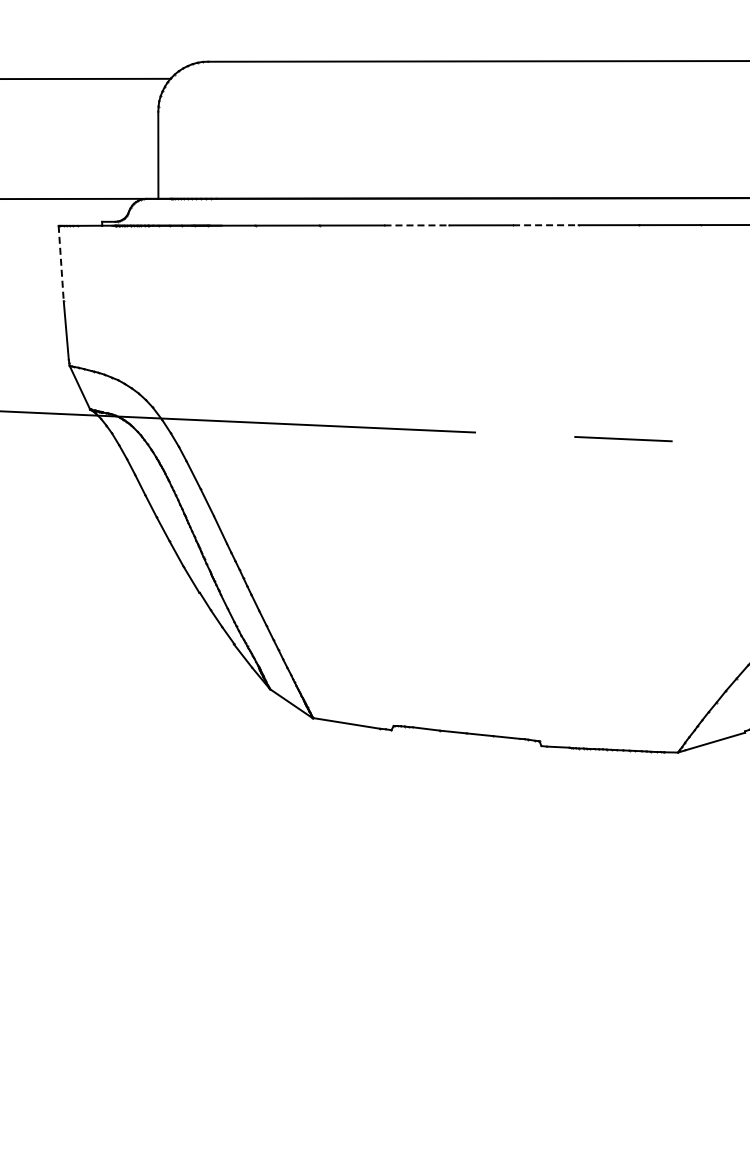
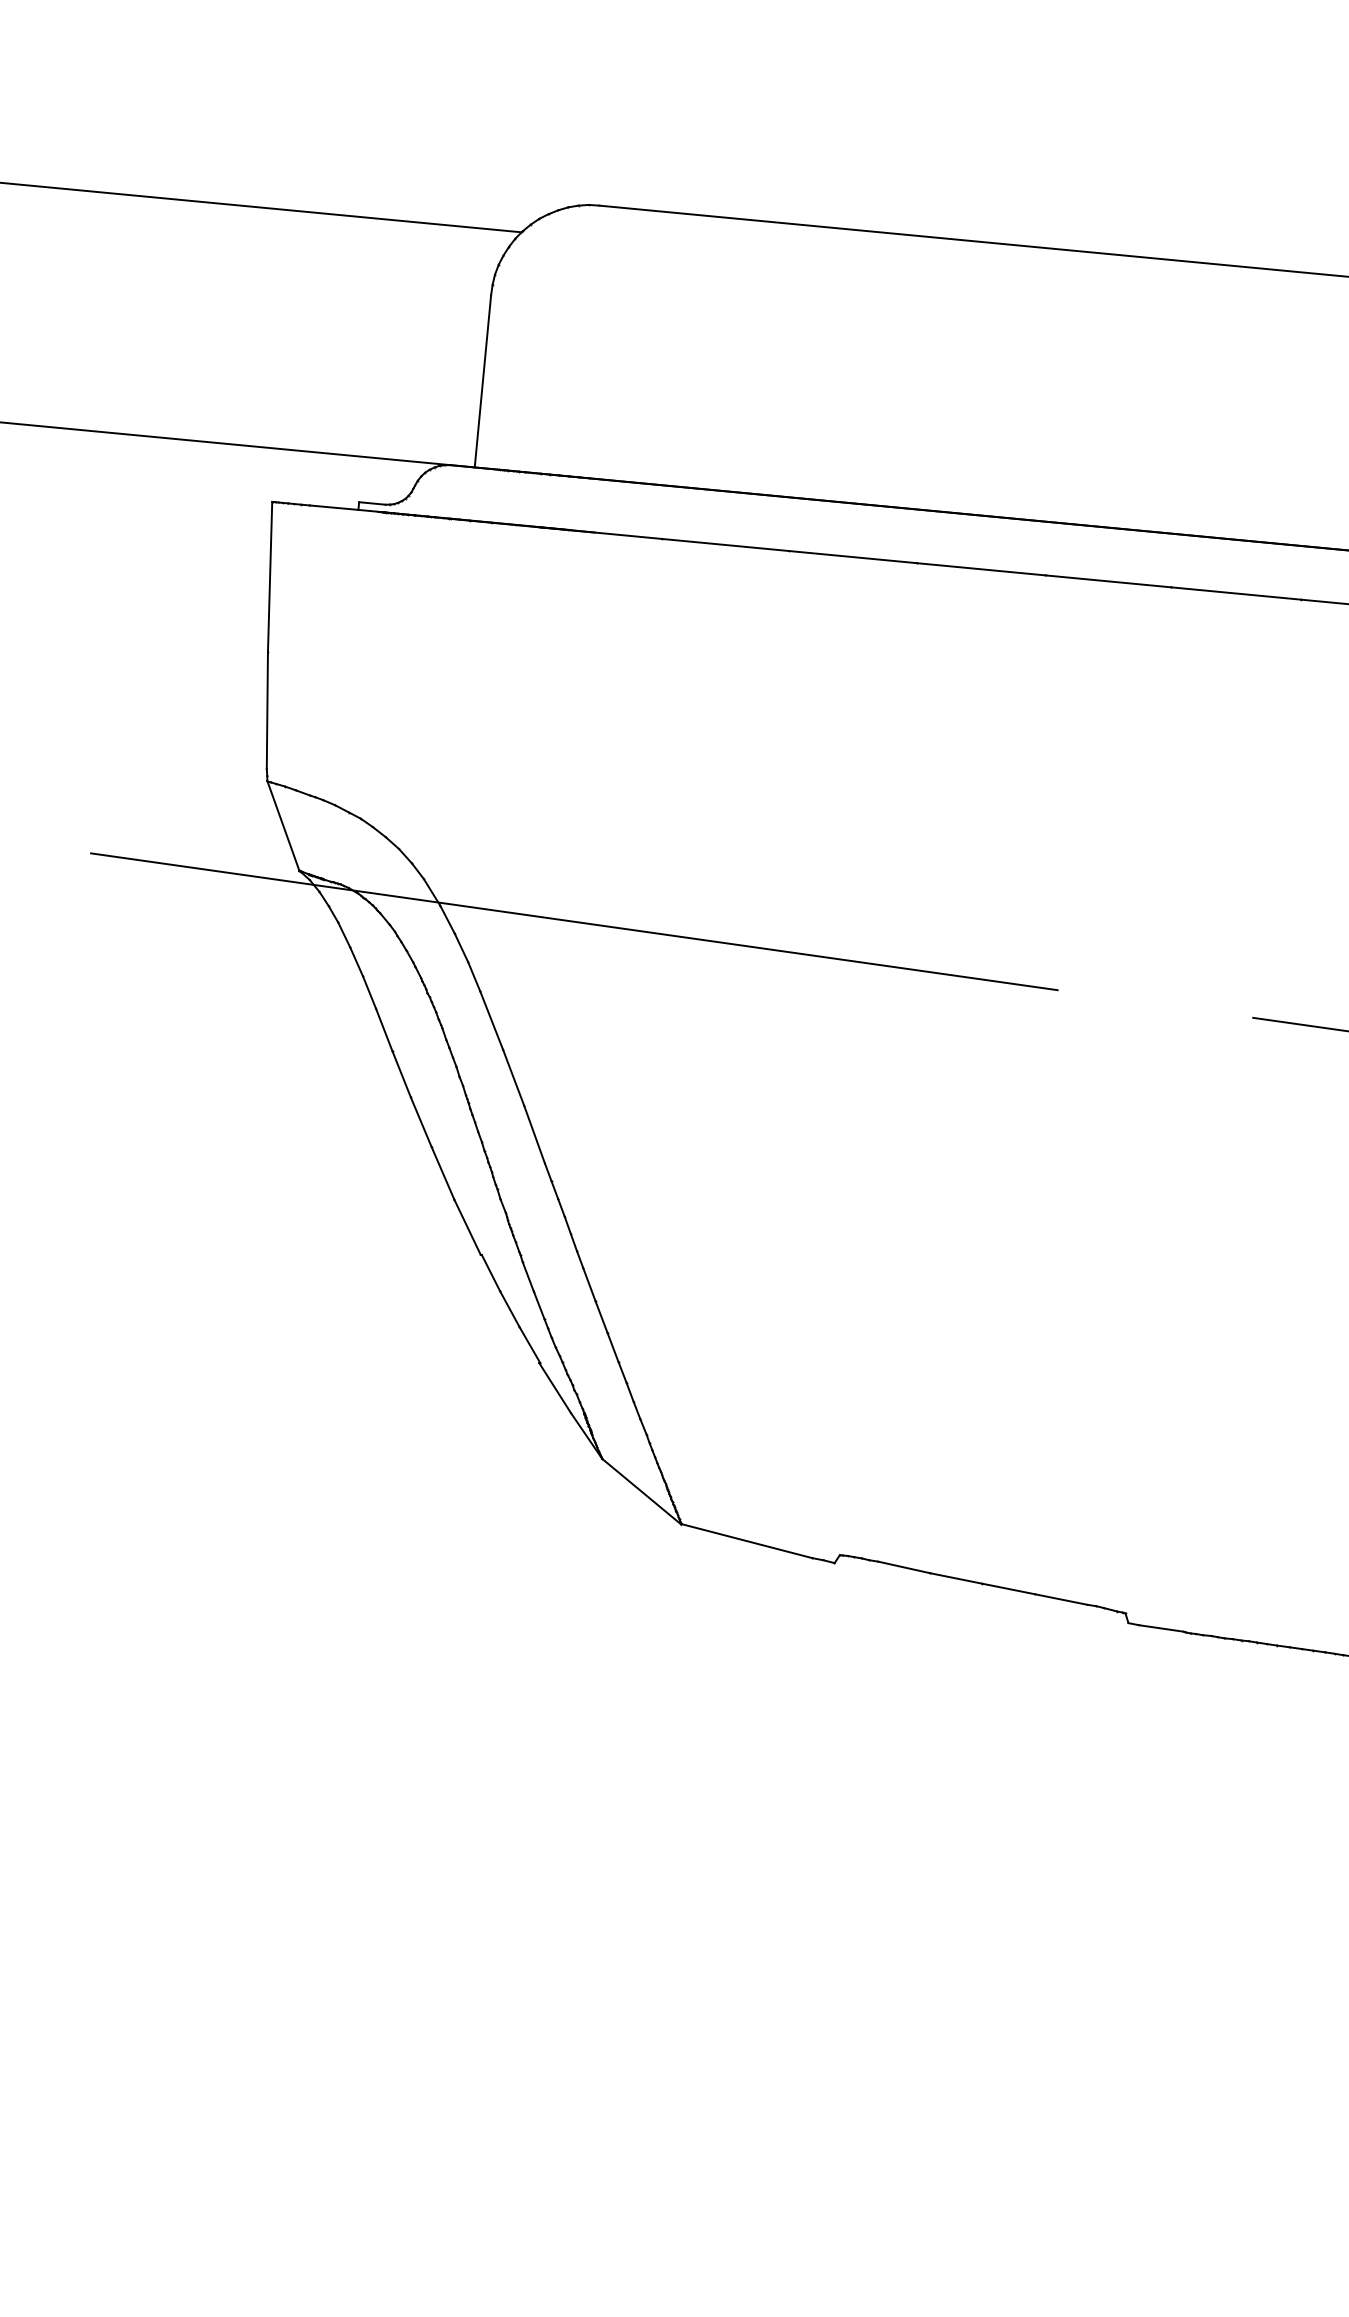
line: (417, 225) -> (982, 569), dashed -> solid
line: (545, 225) -> (1235, 593), dashed -> solid
line: (61, 263) -> (270, 576), dashed -> solid

